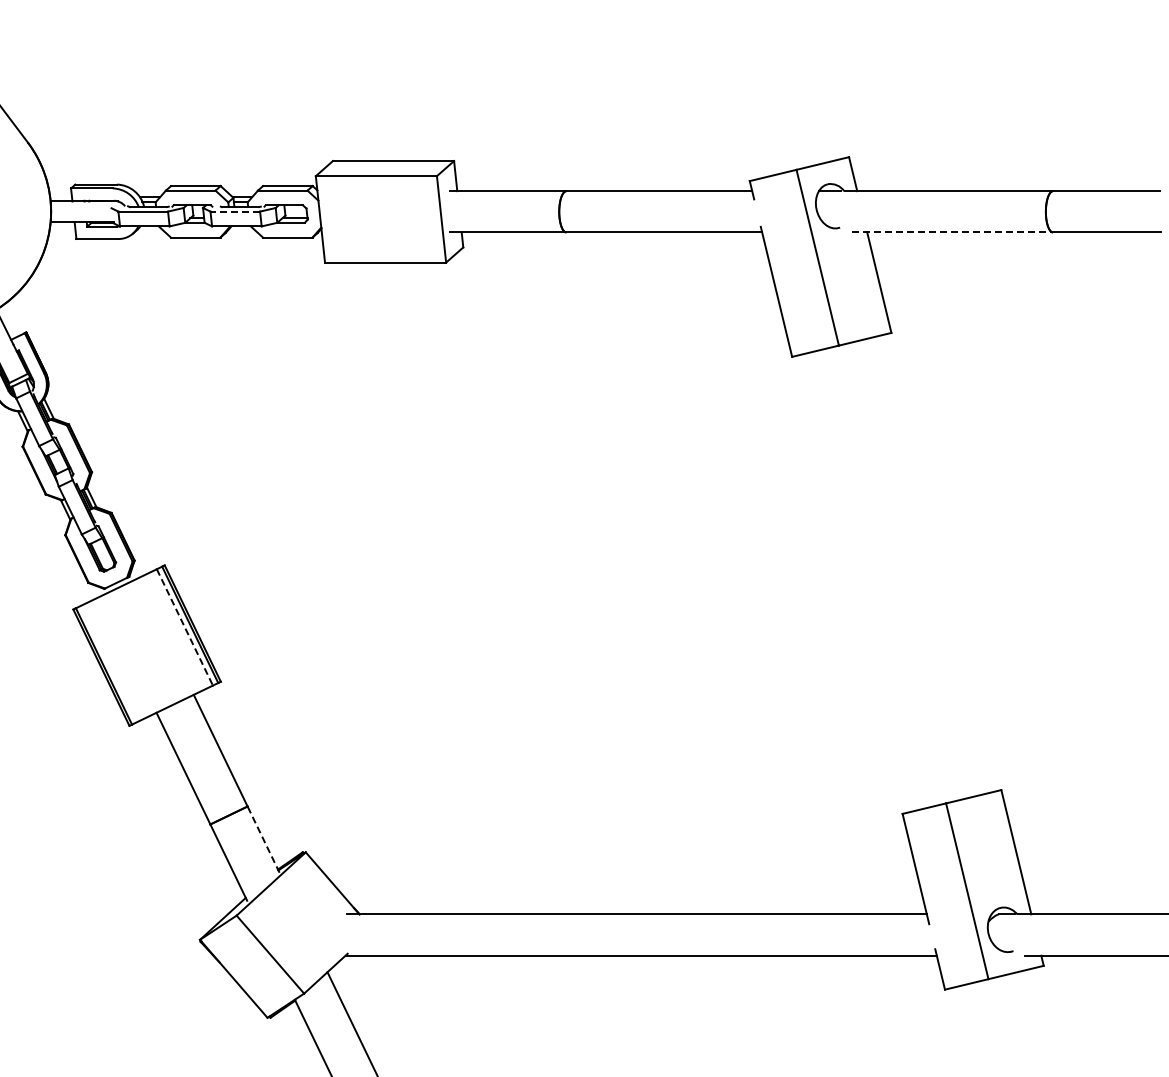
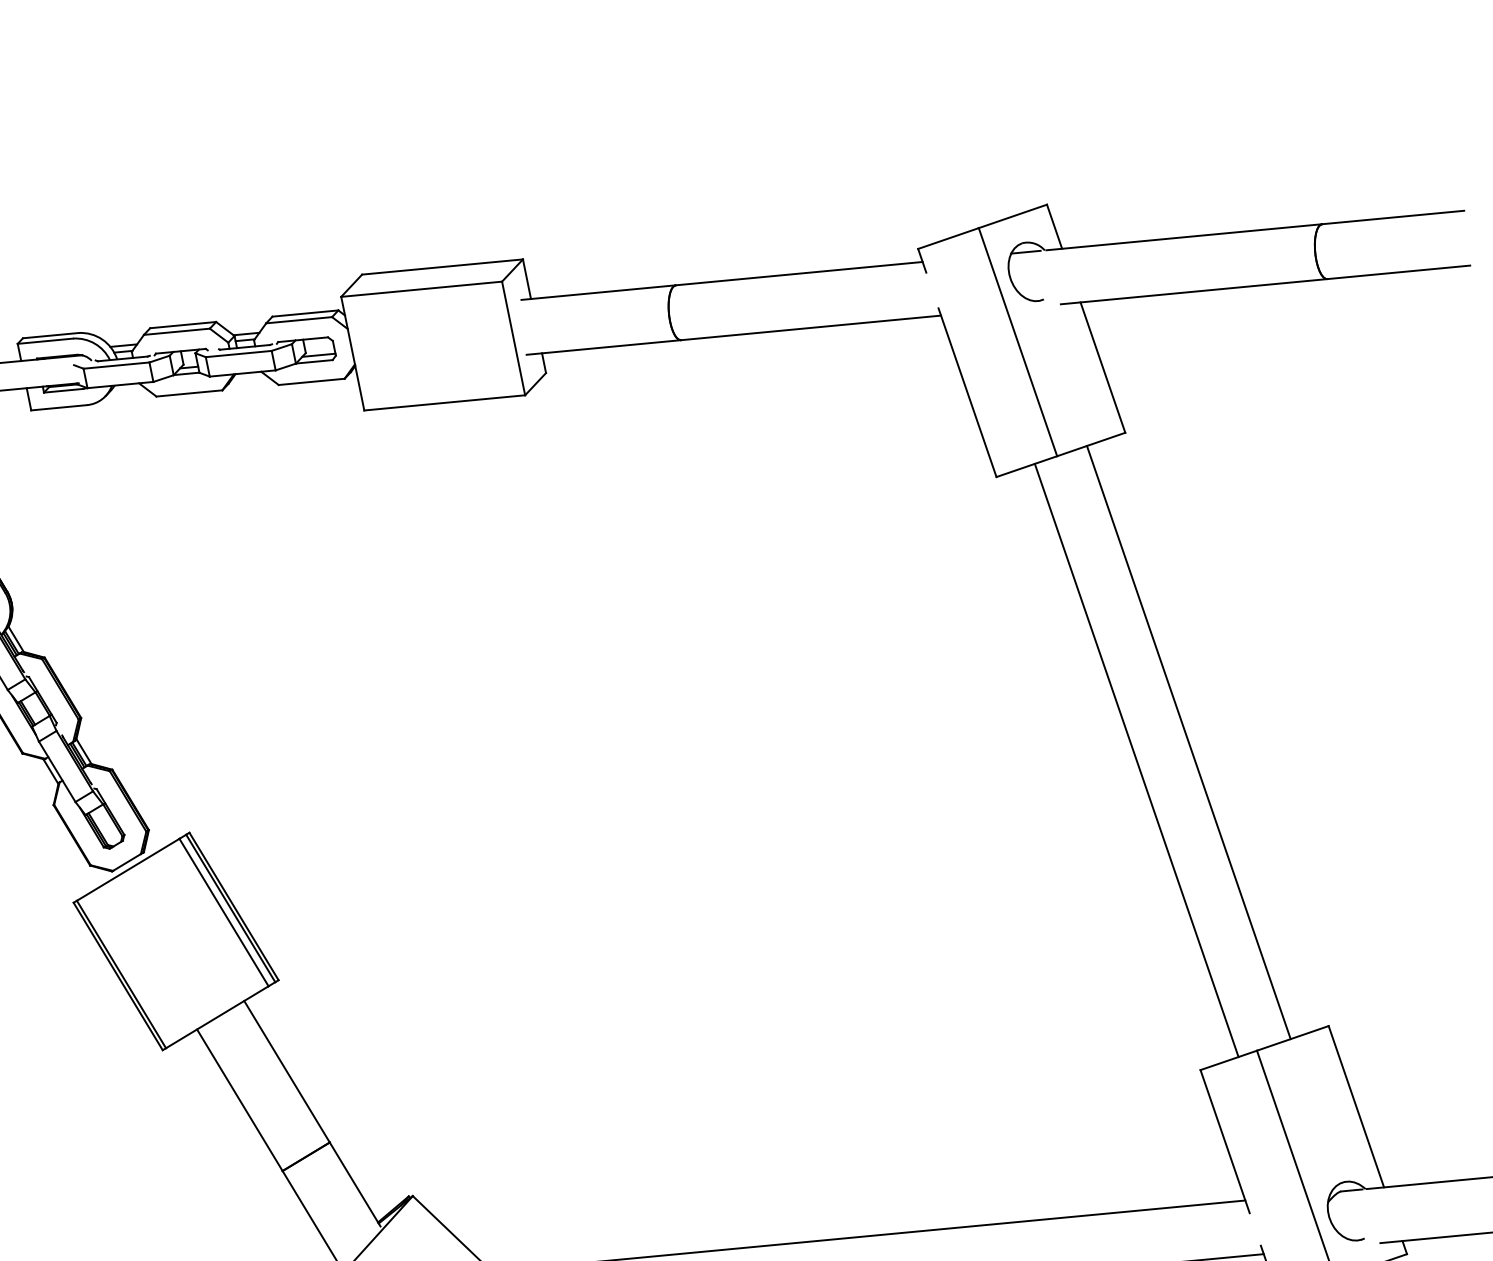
line: (235, 211) -> (239, 353), dashed -> solid
line: (953, 232) -> (1195, 291), dashed -> solid
line: (916, 568) -> (1188, 742), added
line: (876, 577) -> (1136, 759), added
line: (184, 627) -> (223, 912), dashed -> solid
line: (263, 839) -> (355, 1184), dashed -> solid

